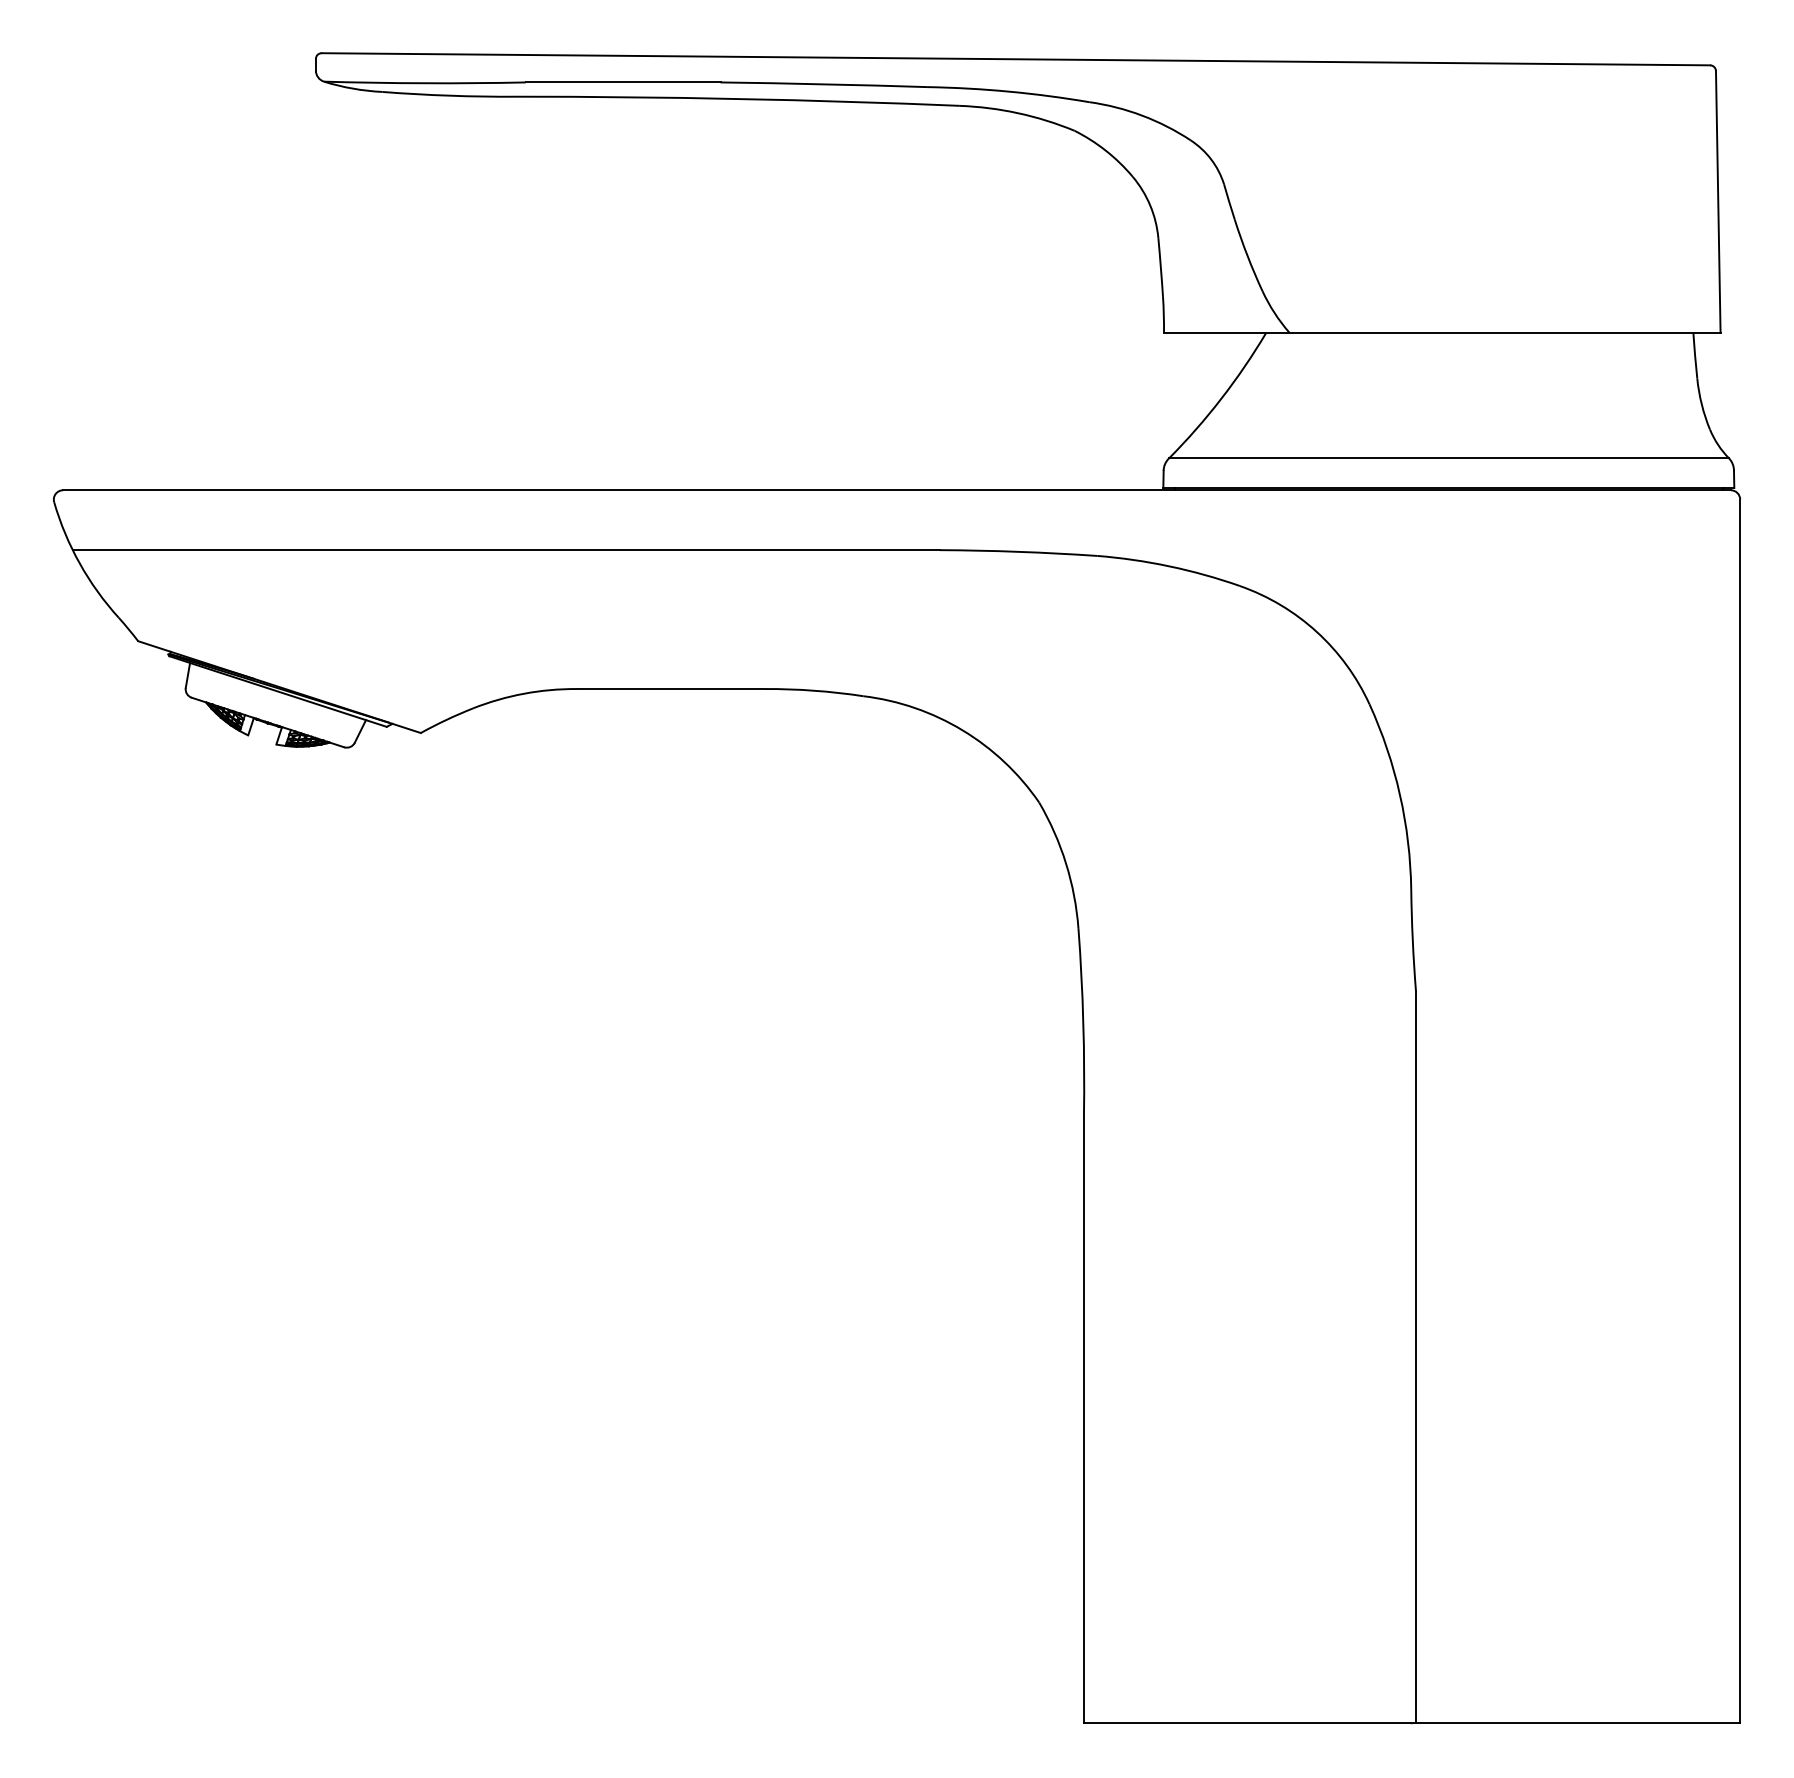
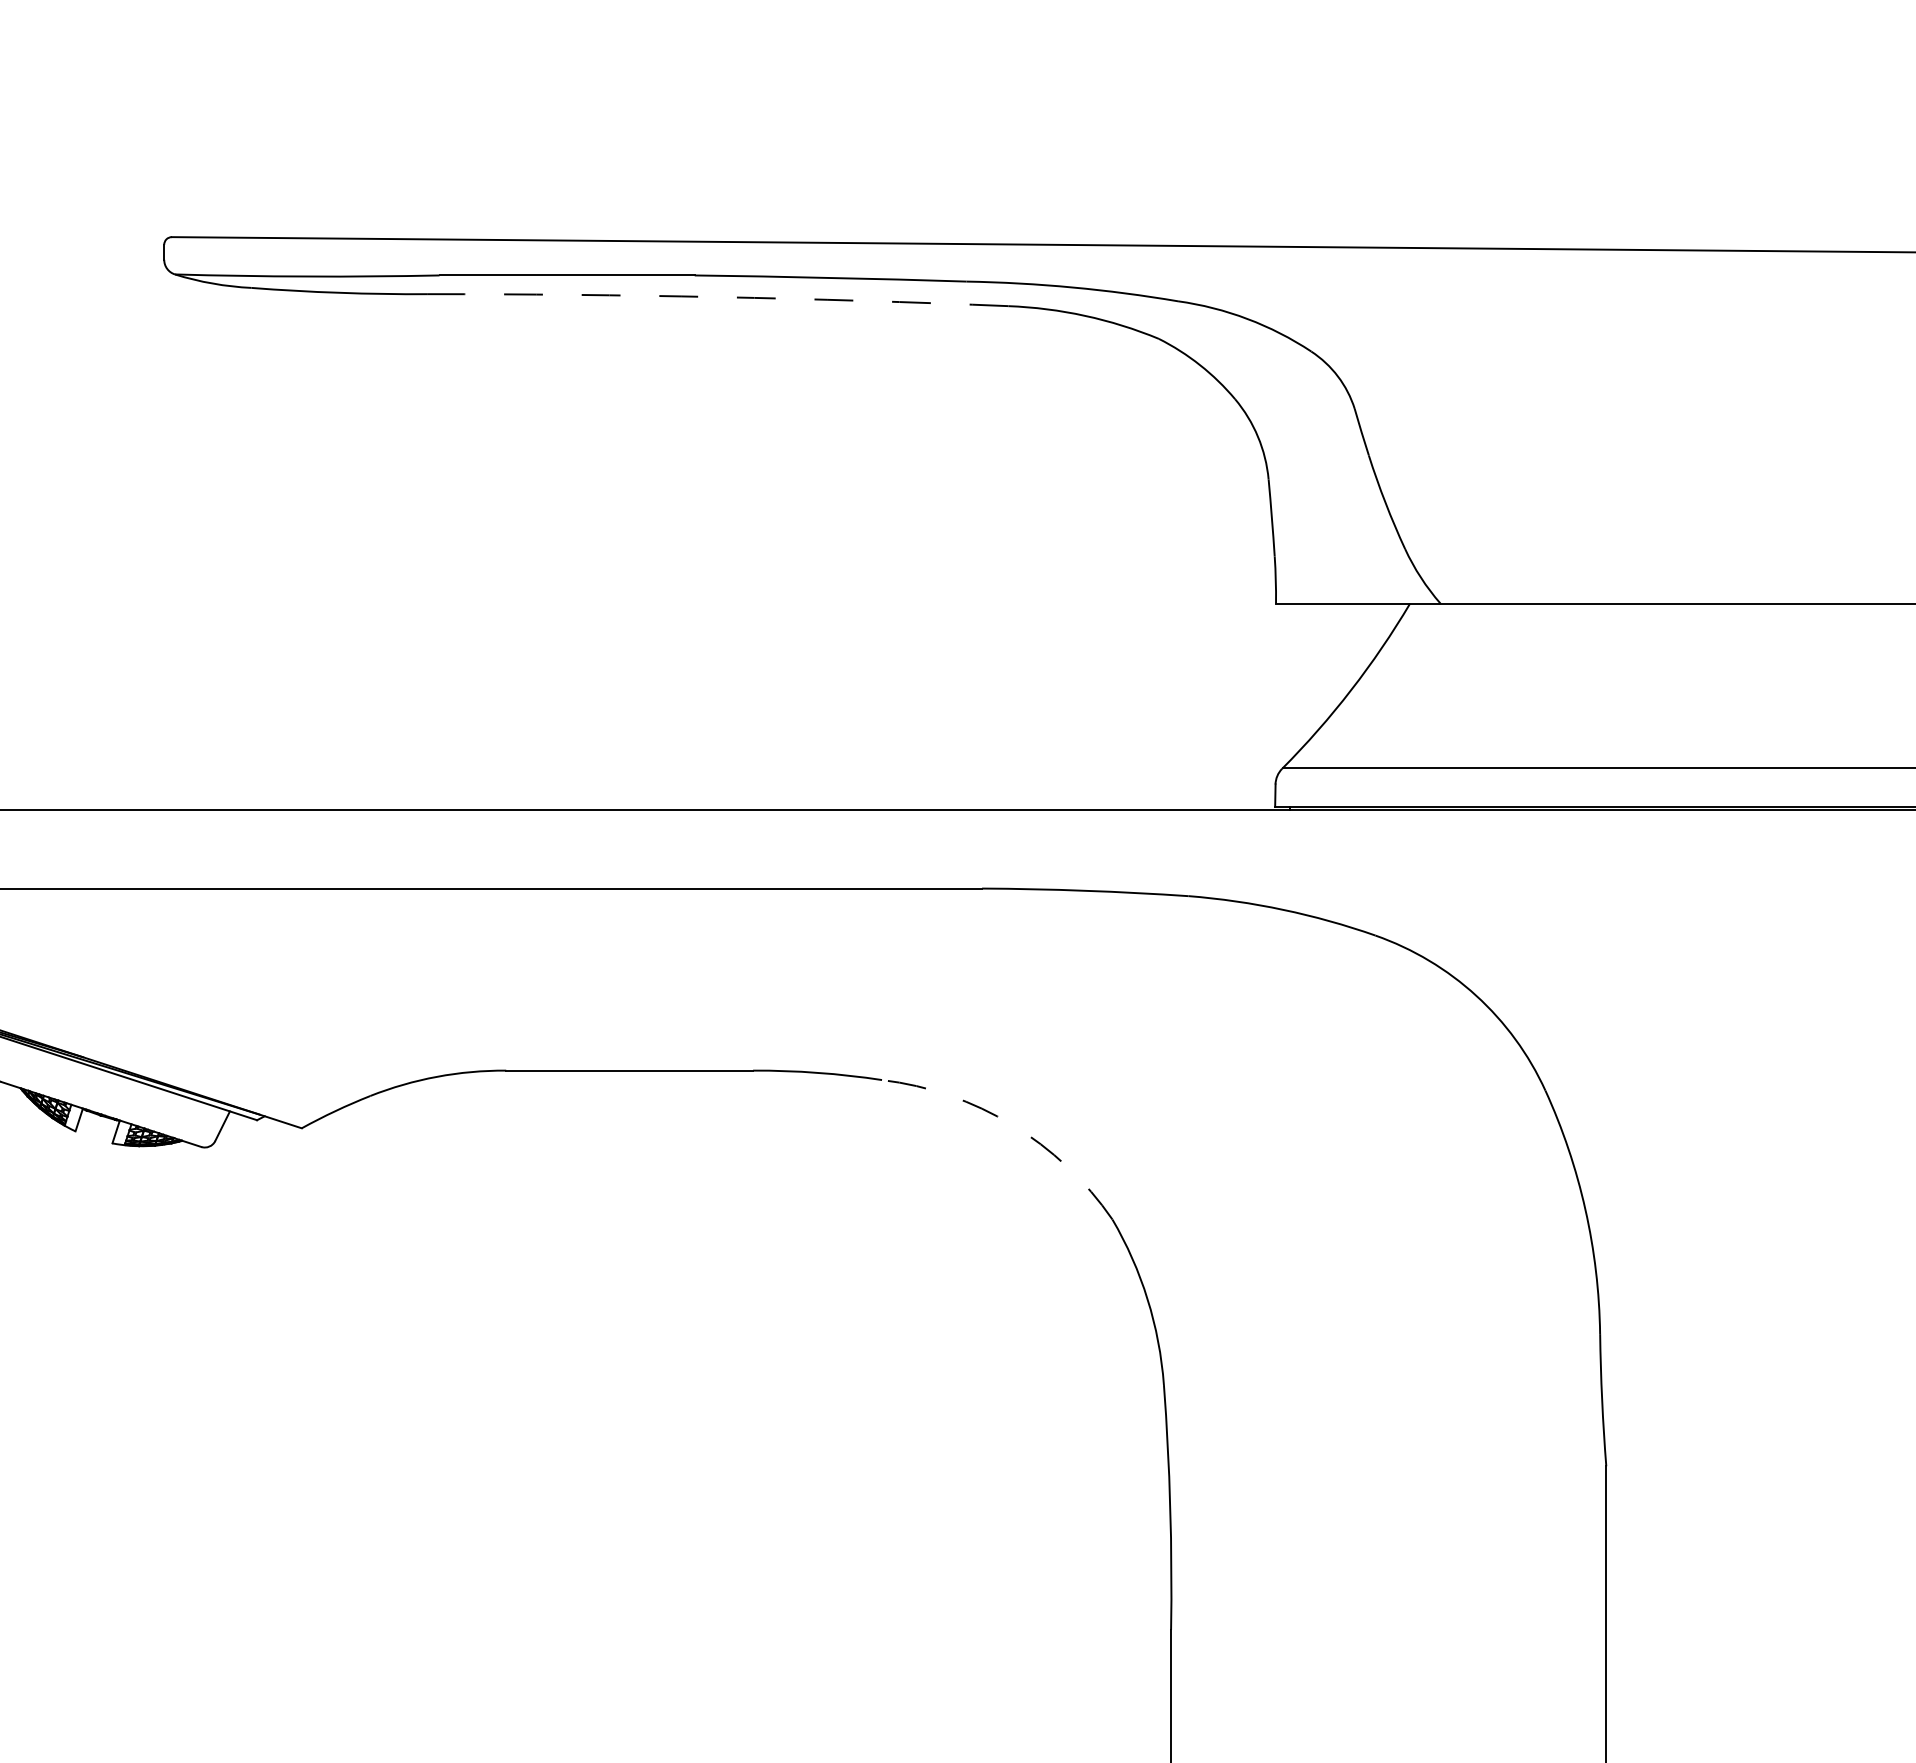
arc: (738, 98) -> (718, 296), solid -> dashed
arc: (962, 730) -> (1011, 1124), solid -> dashed

